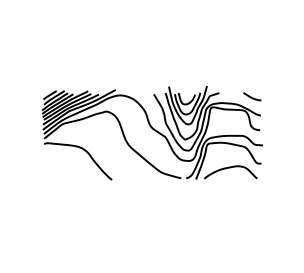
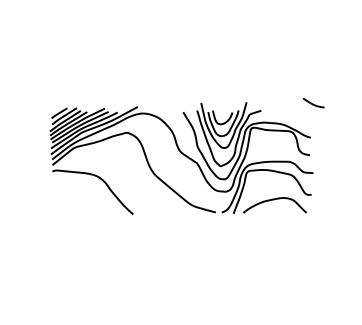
curve: (252, 97) -> (313, 103), moved

